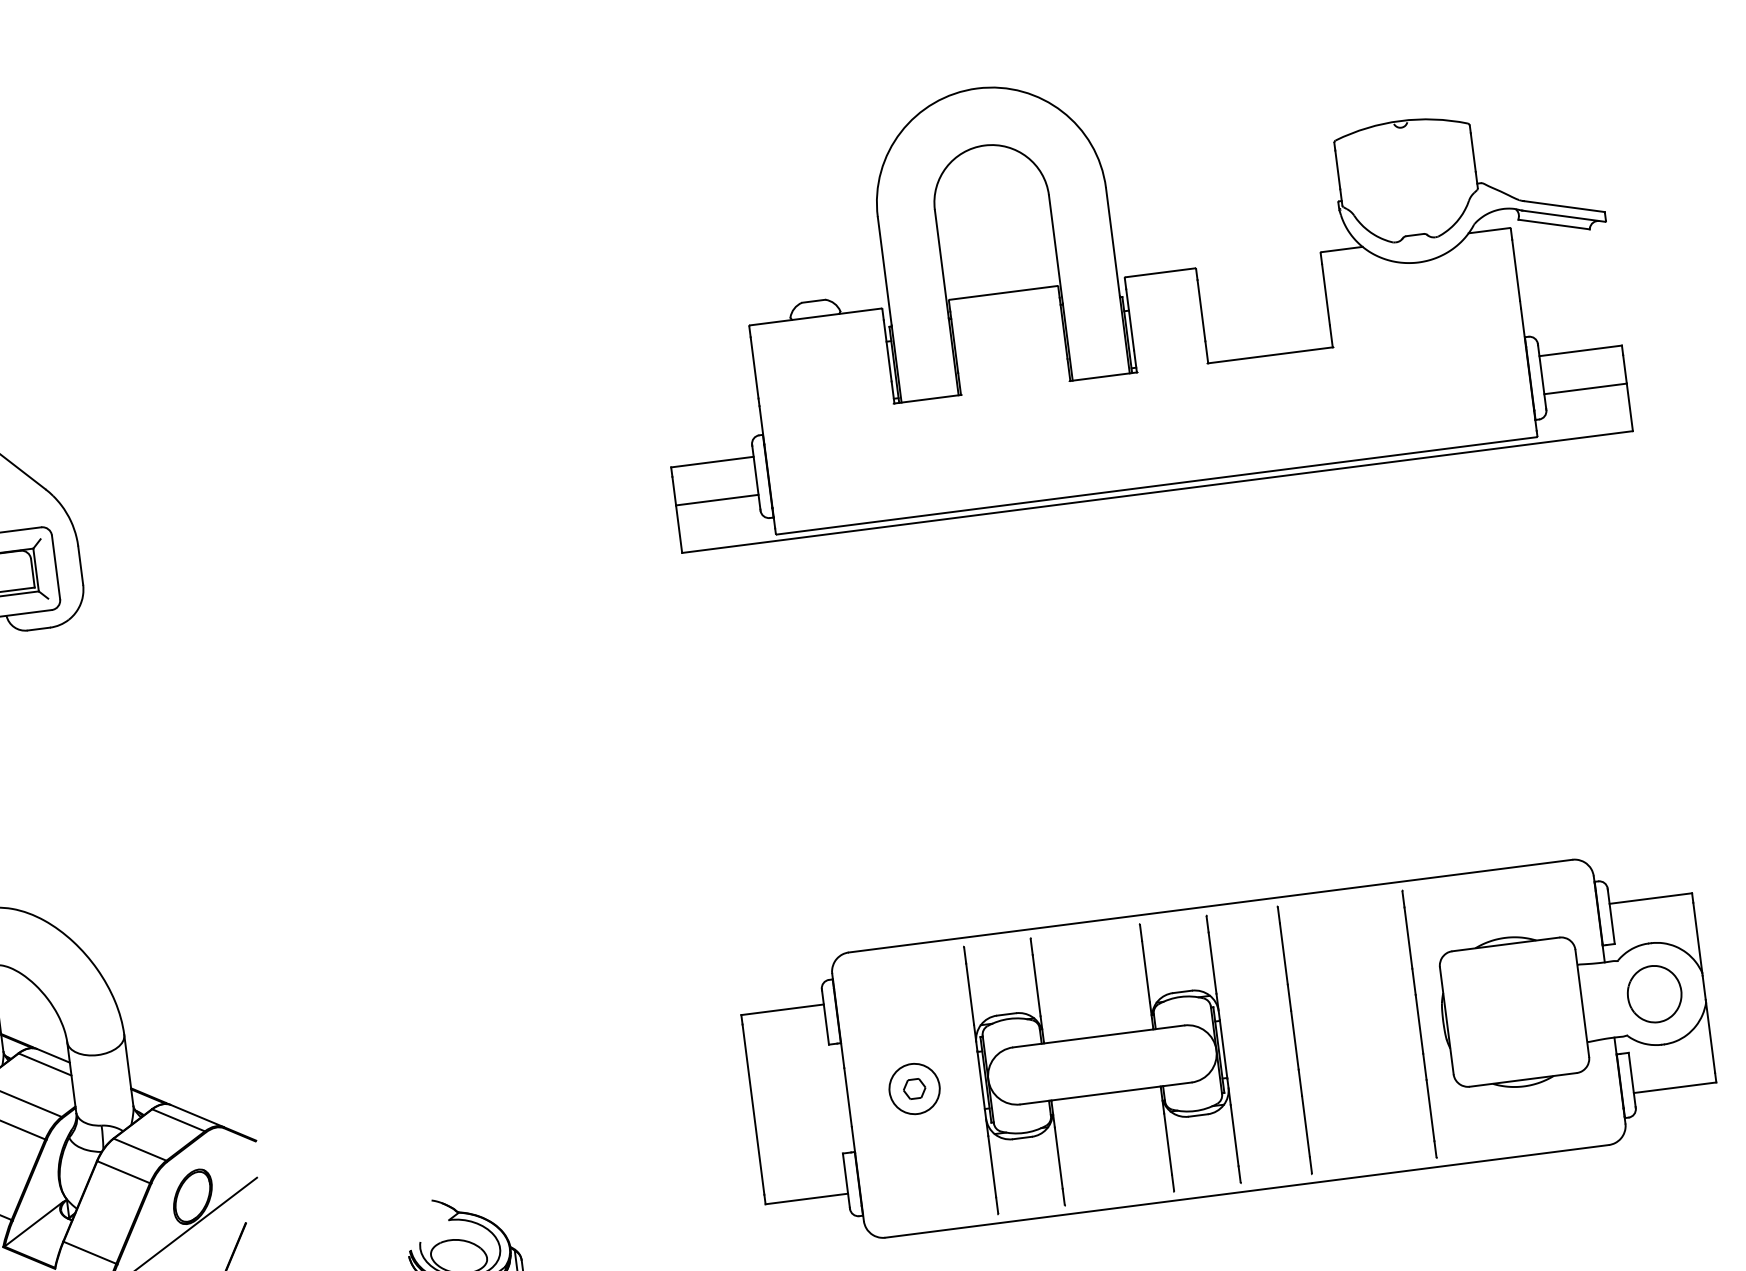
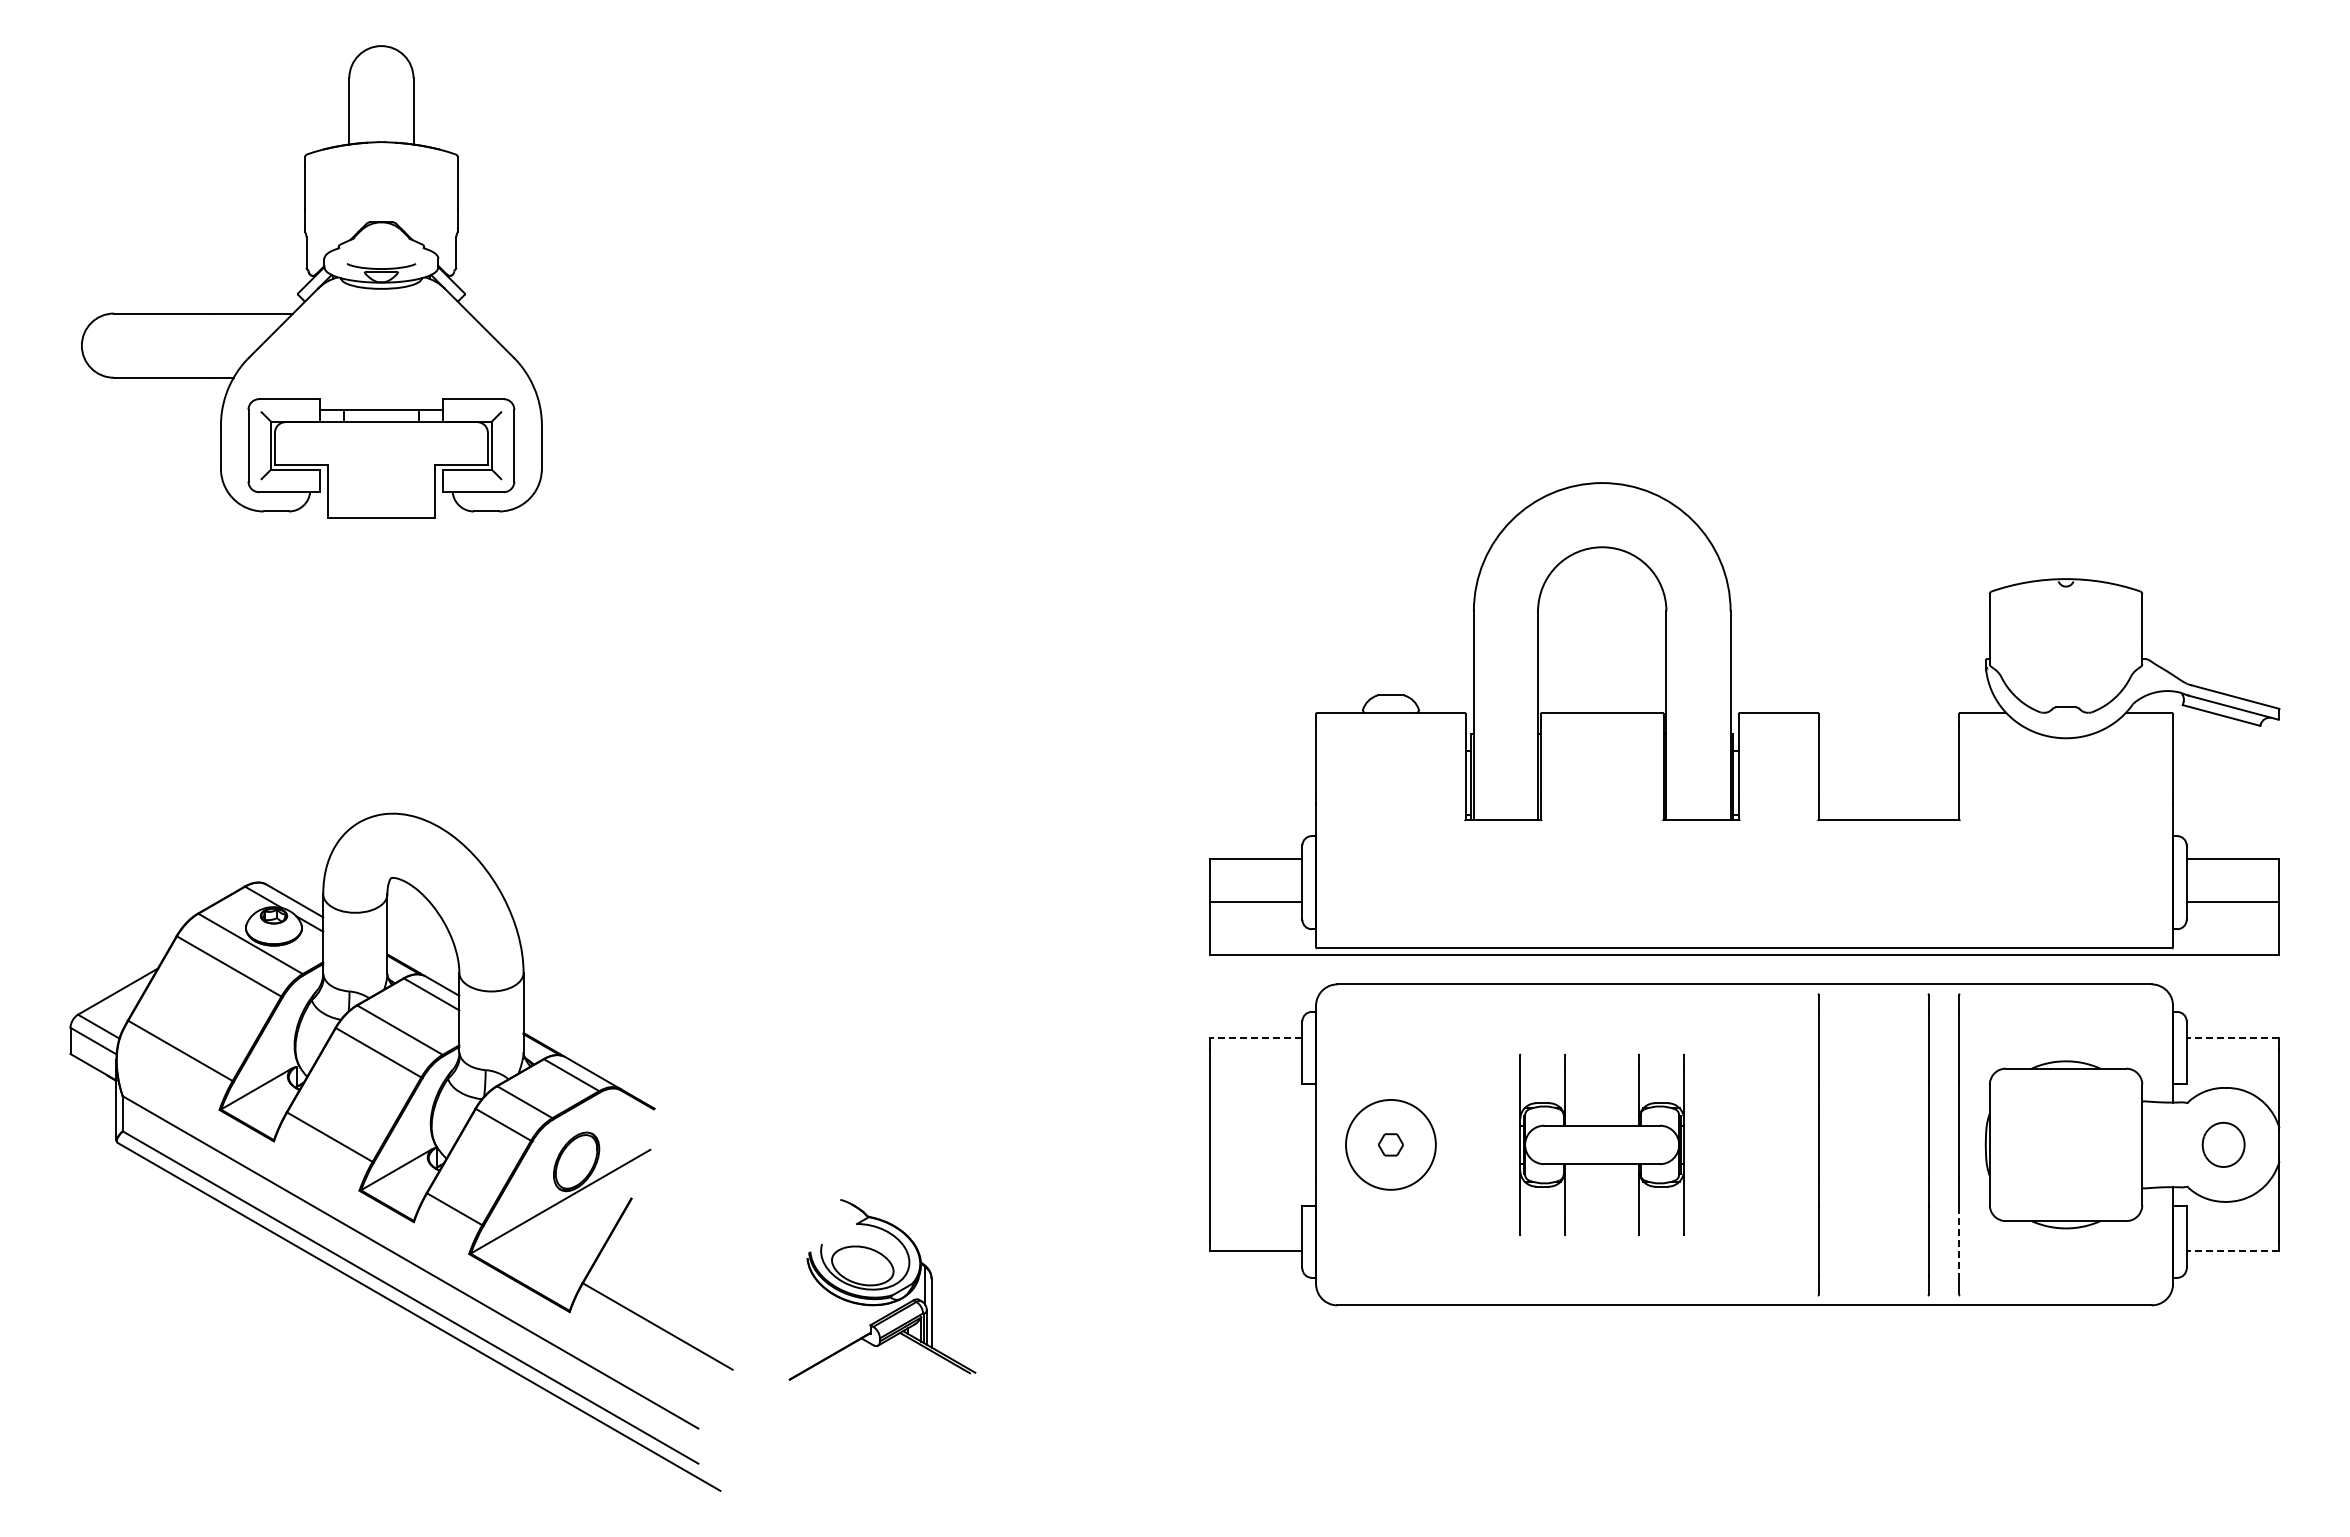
part: (1130, 281) -> (1744, 718), moved
line: (1650, 898) -> (2232, 1038), solid -> dashed
part: (1654, 993) -> (2223, 1144), size x0.7
line: (782, 1009) -> (1255, 1038), solid -> dashed
line: (1392, 1027) -> (1928, 1144), added
part: (1101, 1064) -> (1601, 1144), size x0.6
line: (1674, 1087) -> (2232, 1251), solid -> dashed
circle: (914, 1088) -> (1390, 1144), size x1.6
line: (1430, 1111) -> (1959, 1242), solid -> dashed

